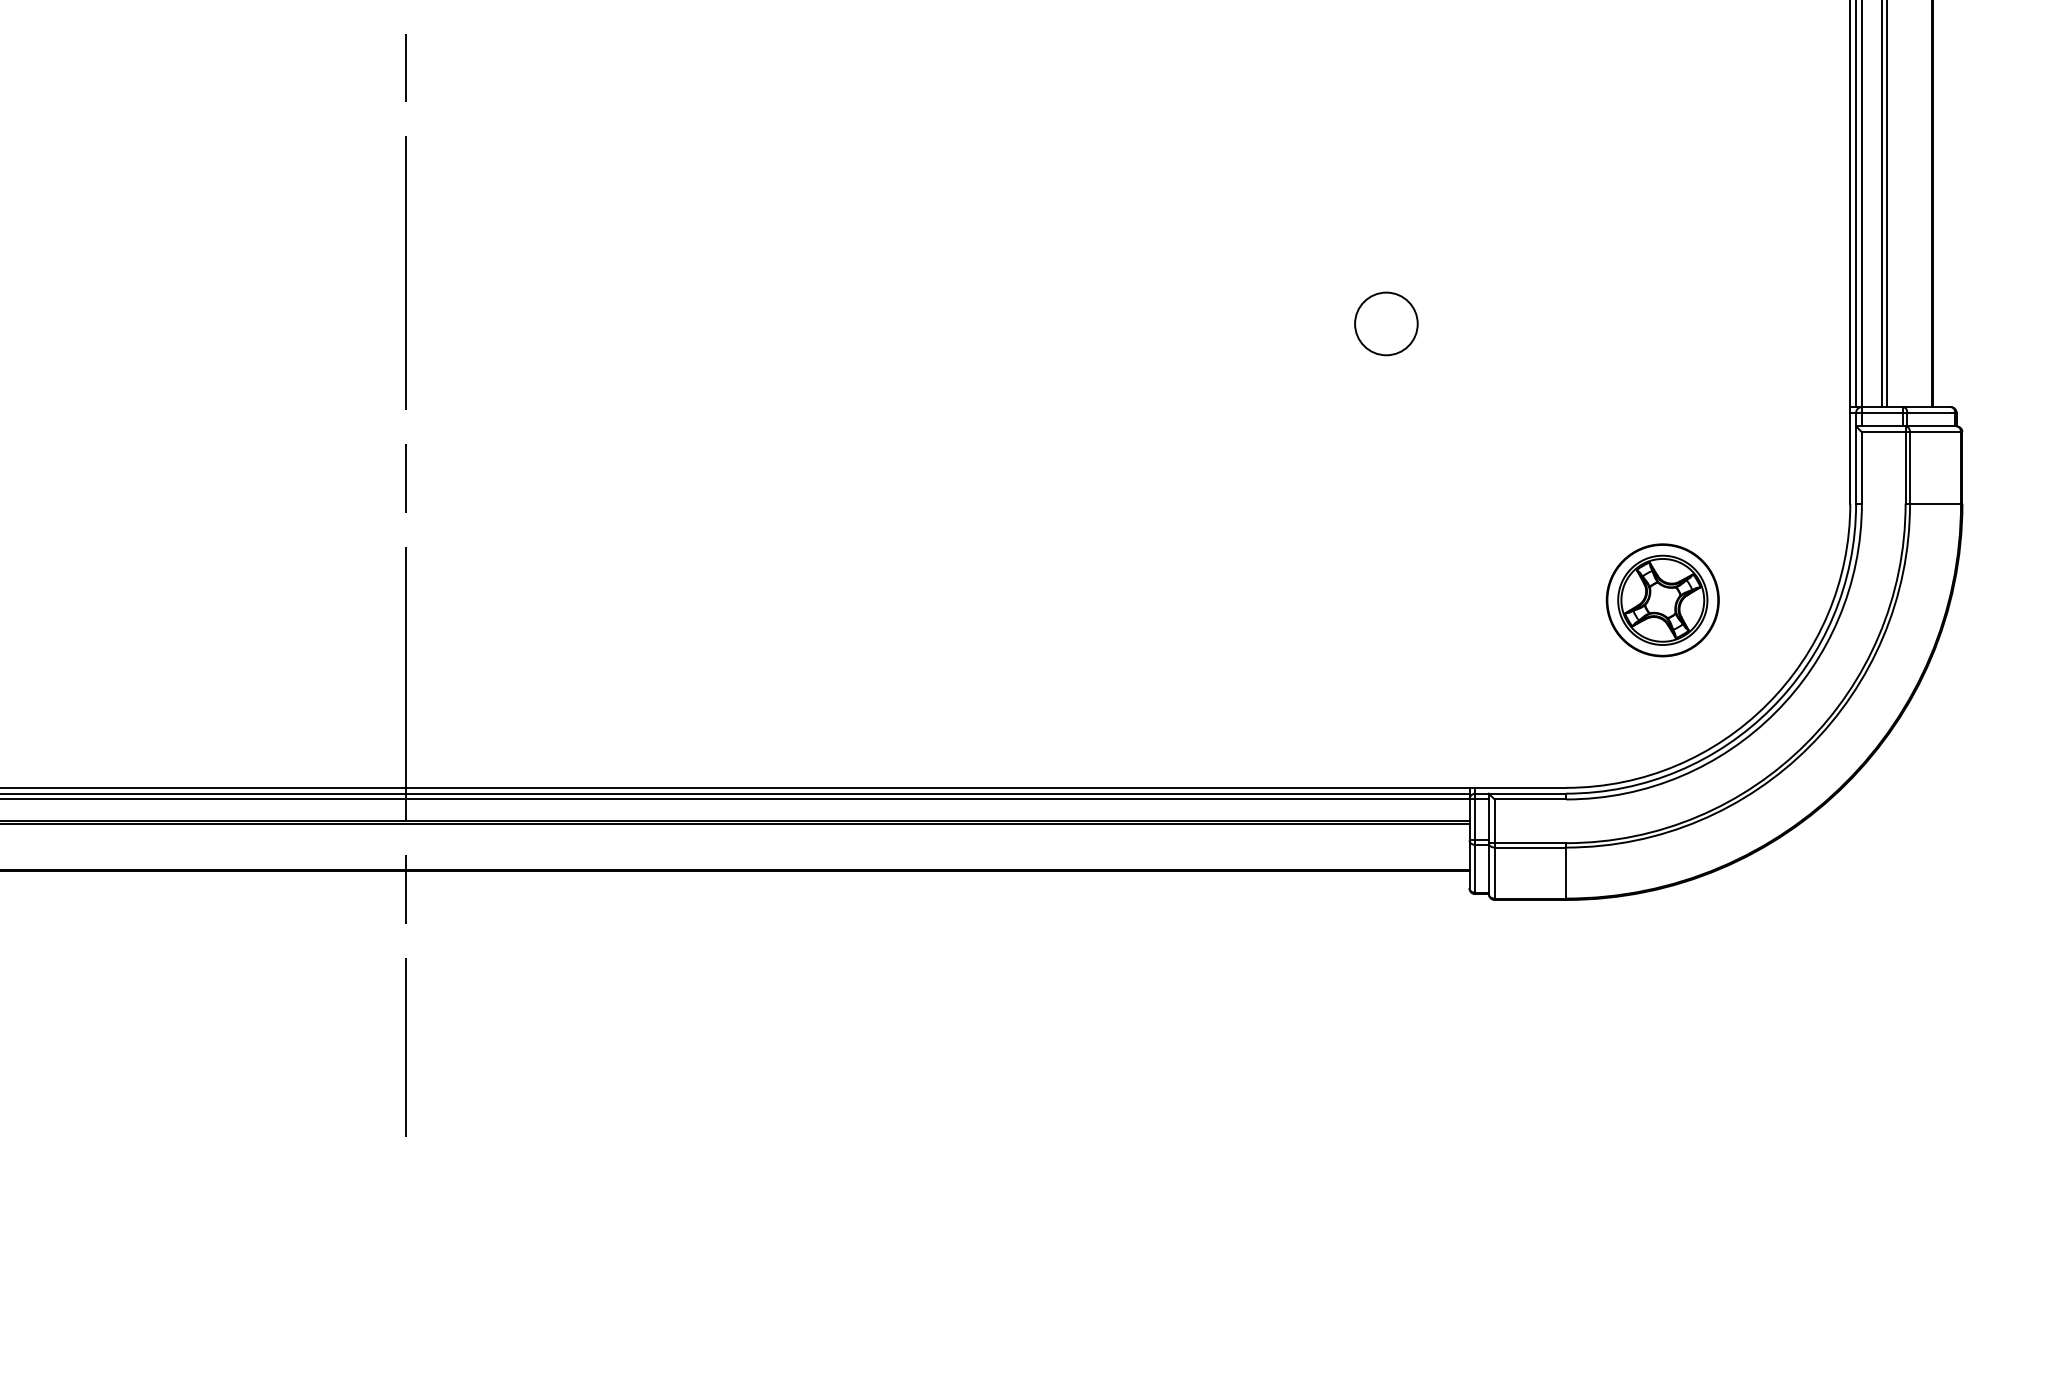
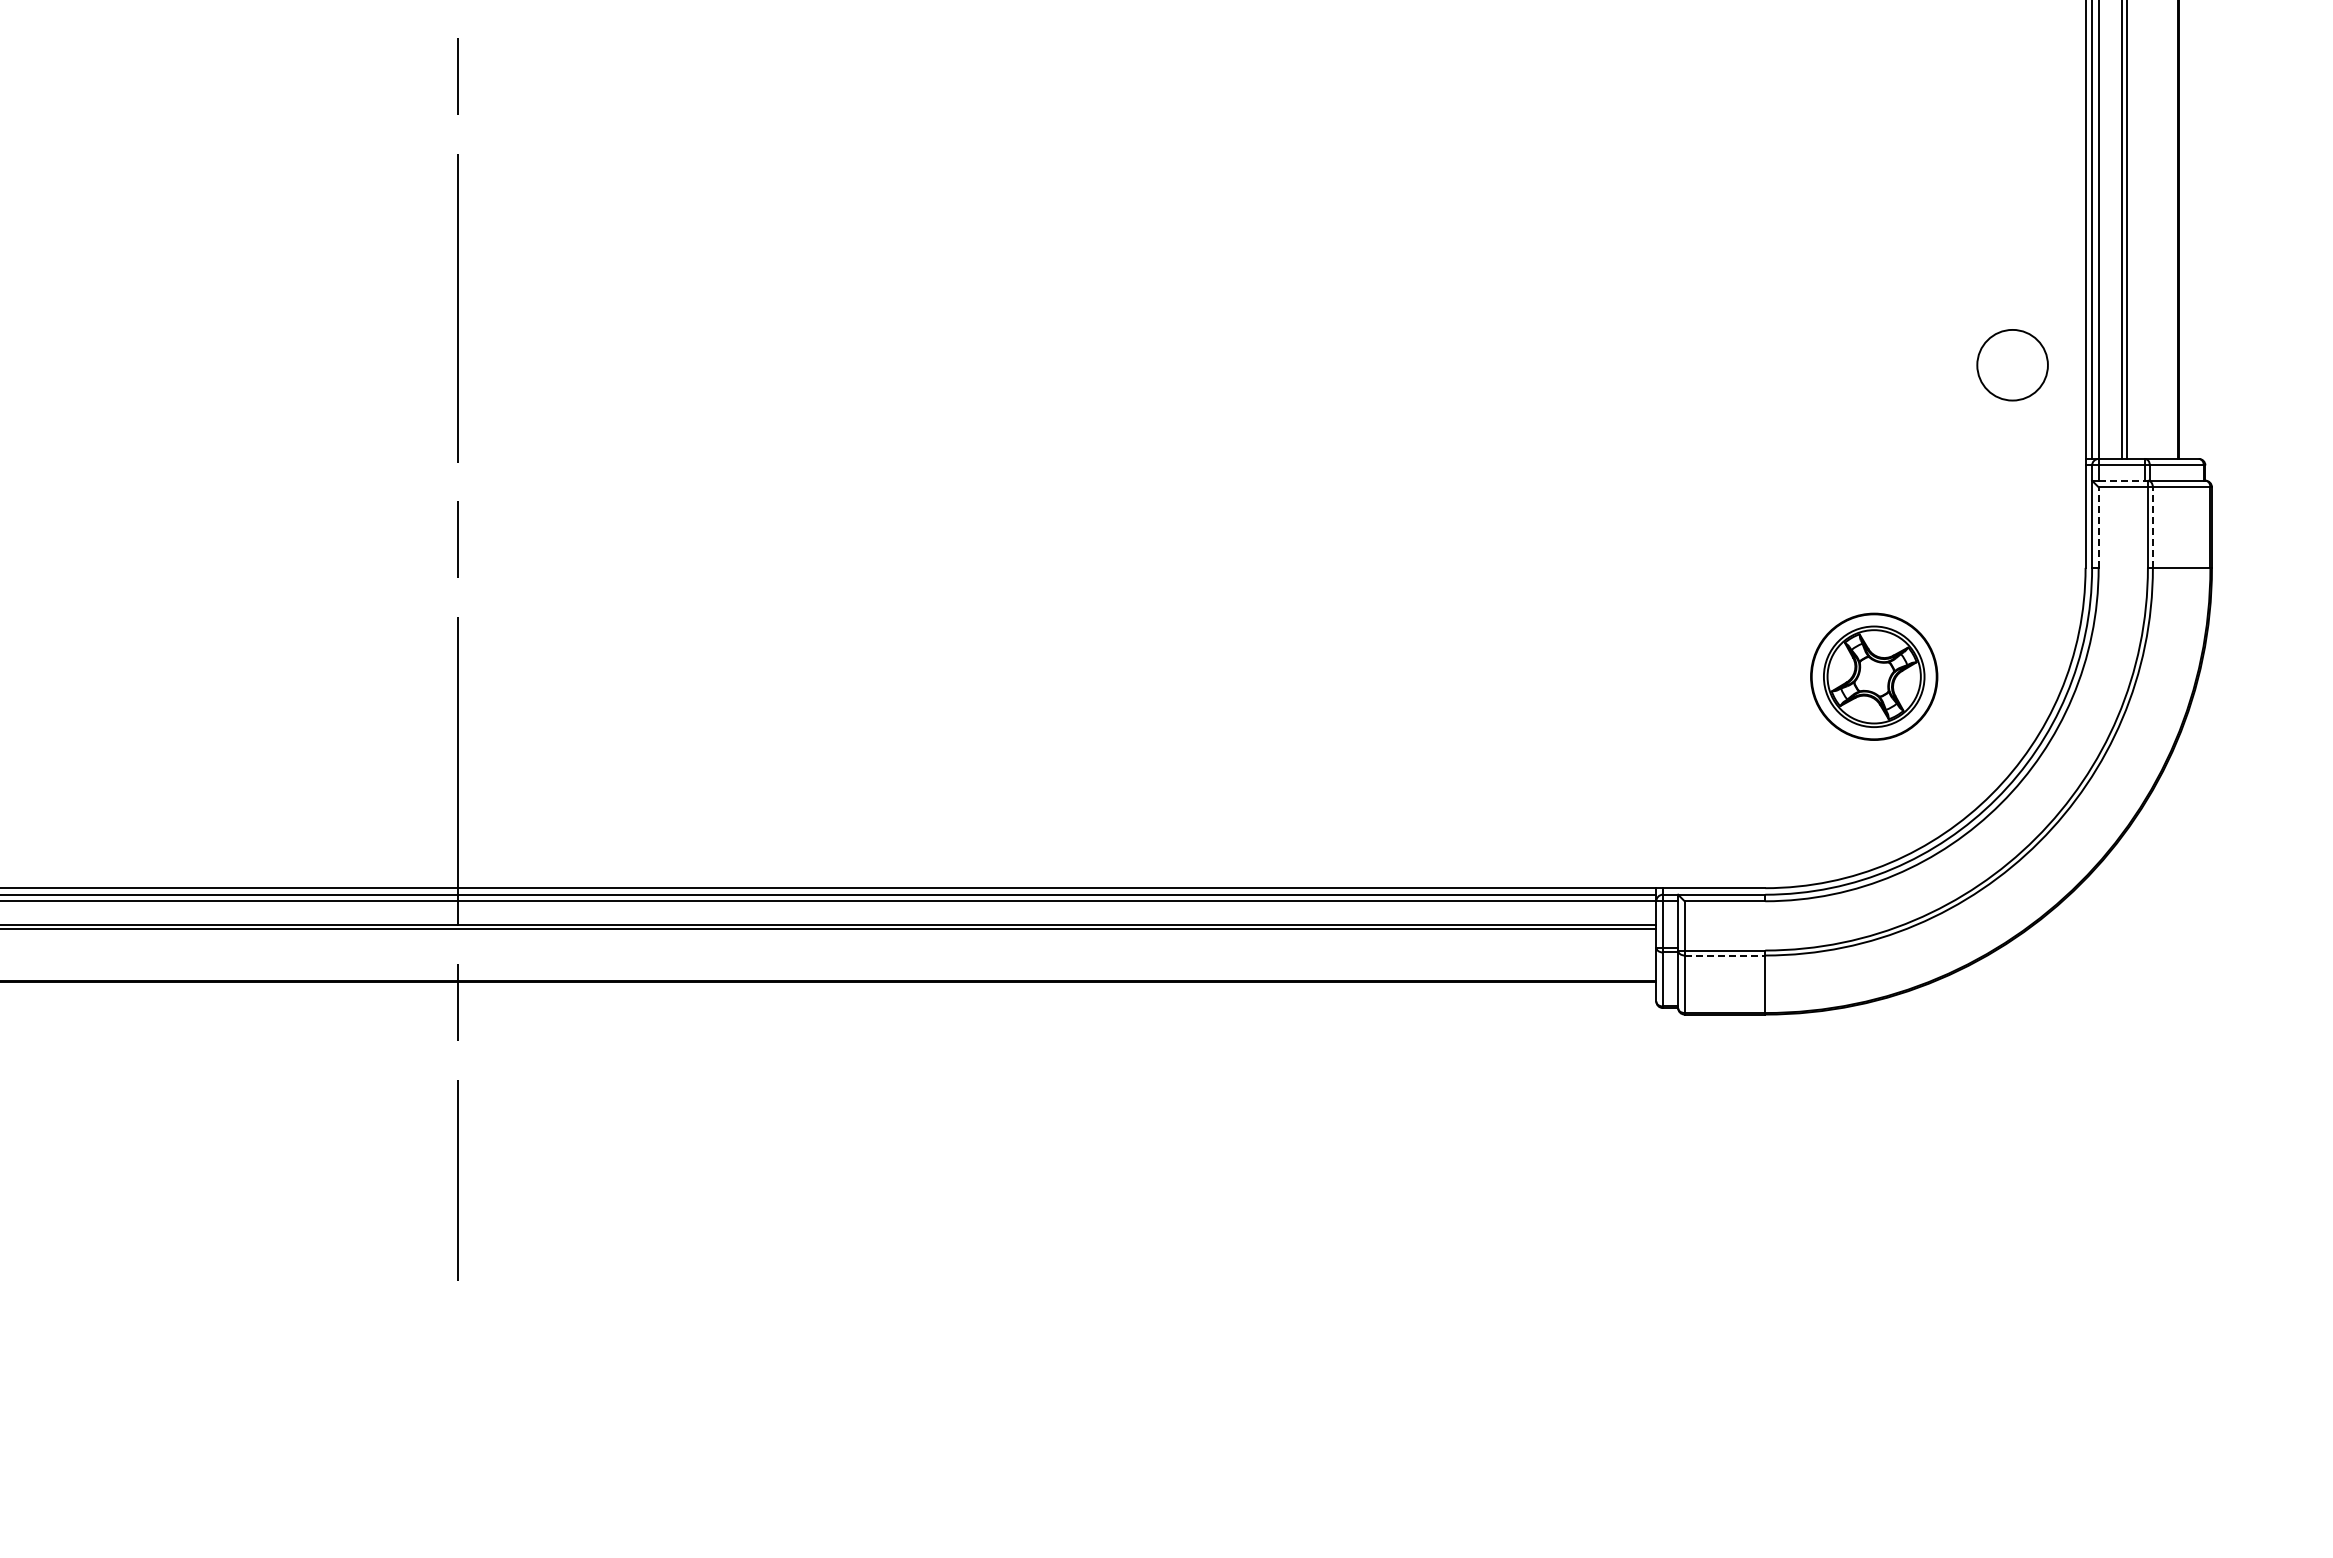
circle: (1386, 324) -> (2012, 365), moved
line: (1883, 426) -> (2122, 480), solid -> dashed
line: (1861, 467) -> (2098, 527), solid -> dashed
line: (1909, 467) -> (2152, 527), solid -> dashed
line: (1530, 847) -> (1725, 955), solid -> dashed

